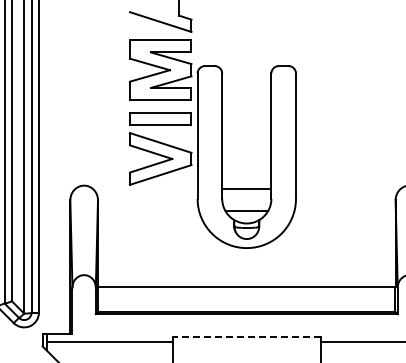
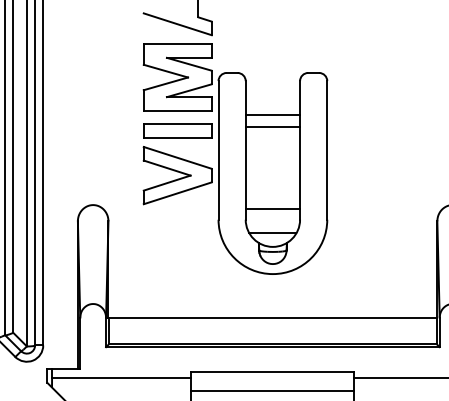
line: (246, 104) -> (272, 115), added
line: (246, 114) -> (272, 126), added
line: (246, 336) -> (272, 371), dashed -> solid
line: (246, 353) -> (272, 390), added

